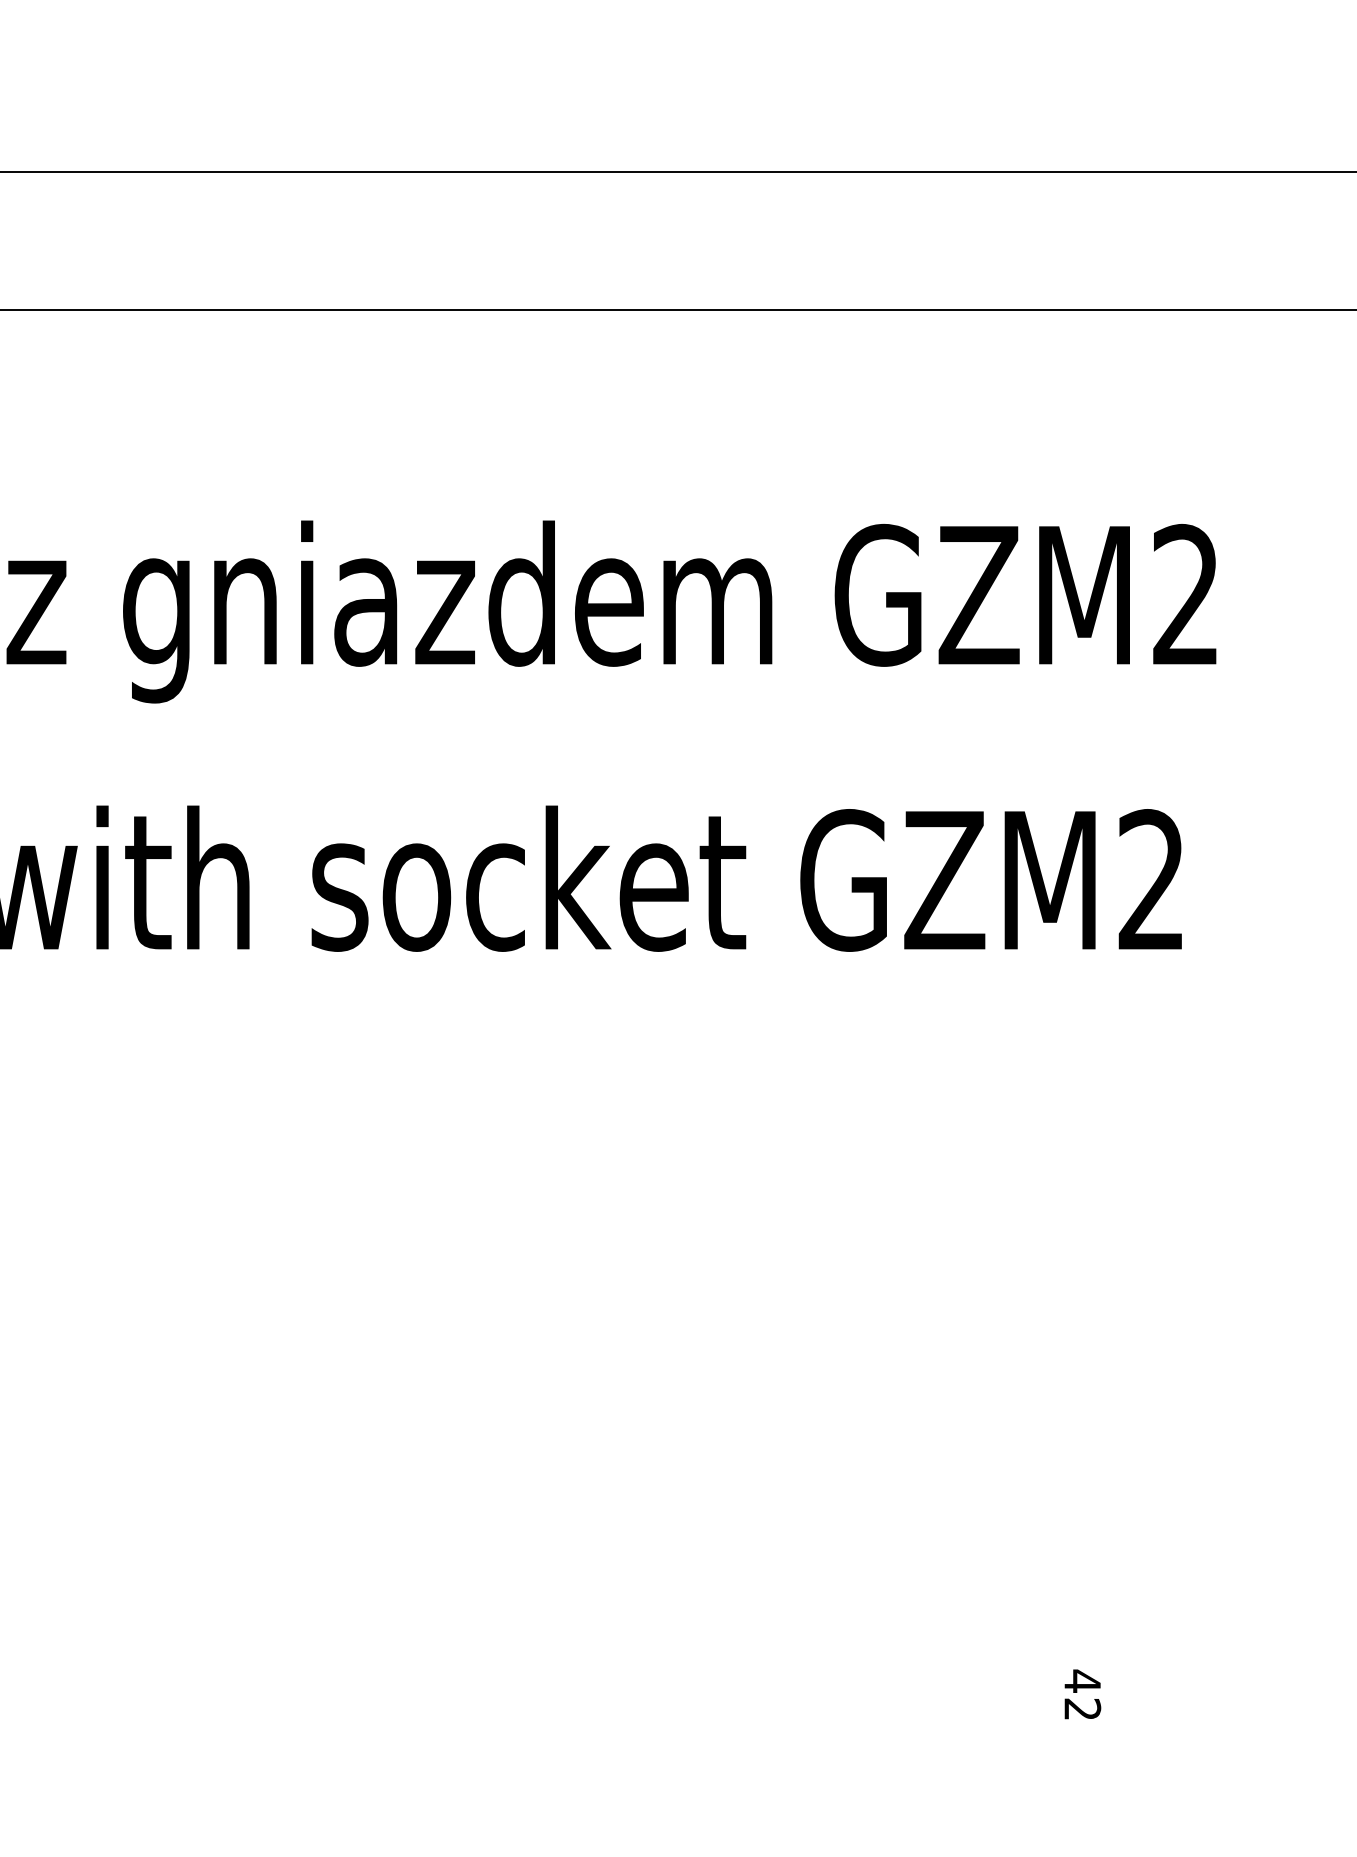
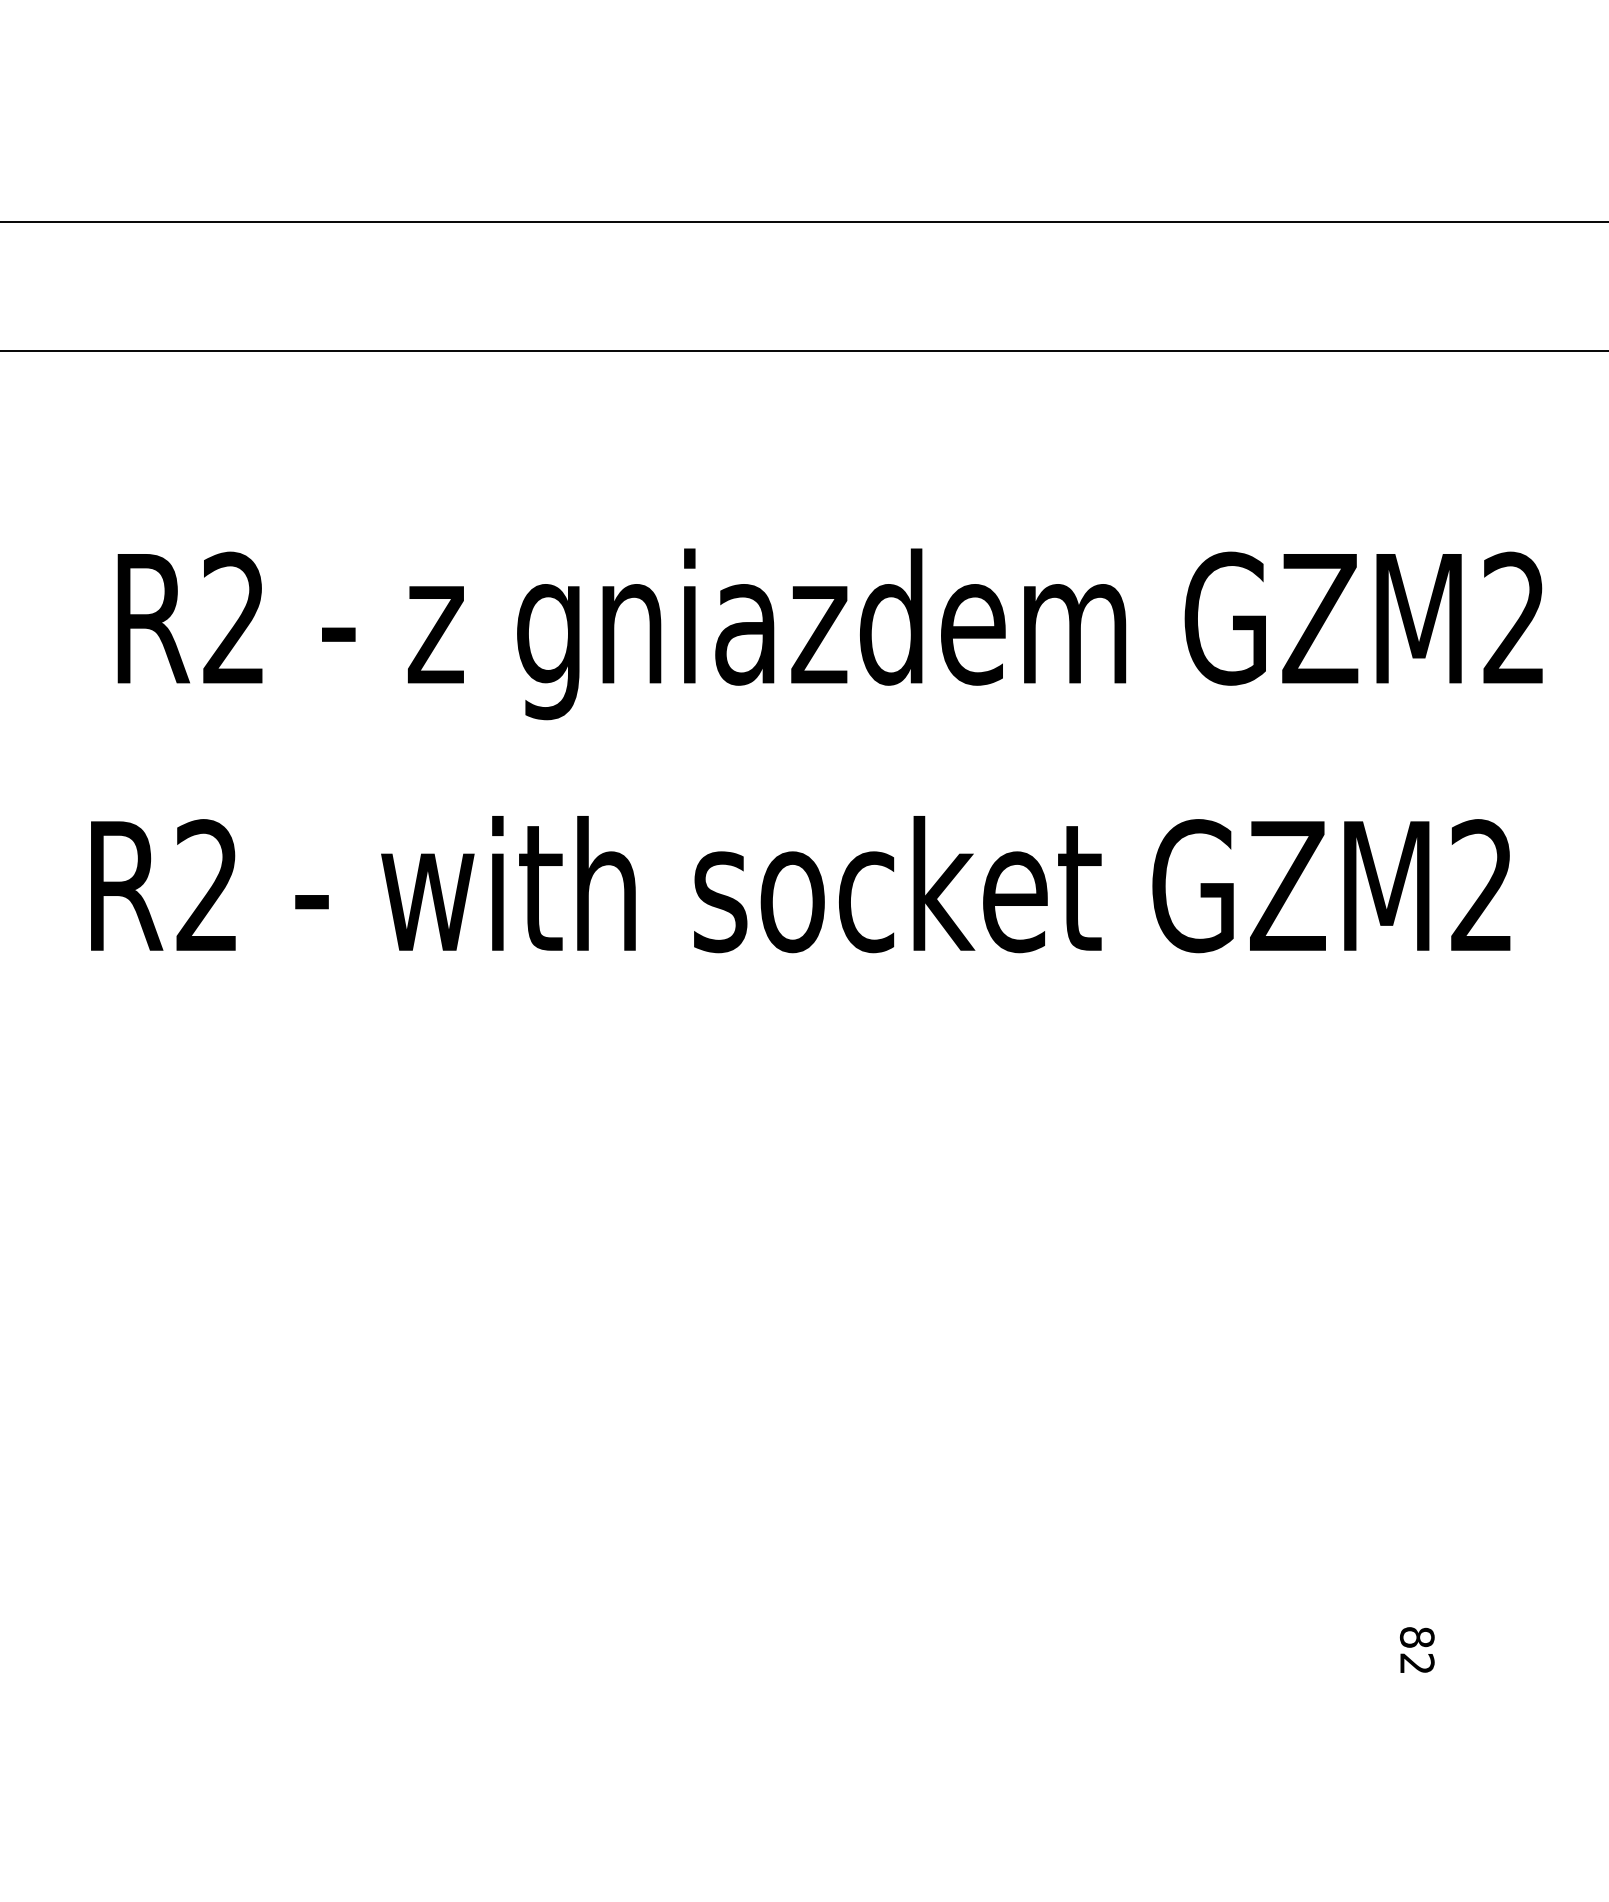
text: (1081, 1681) -> (1416, 1637), 42 -> 82

